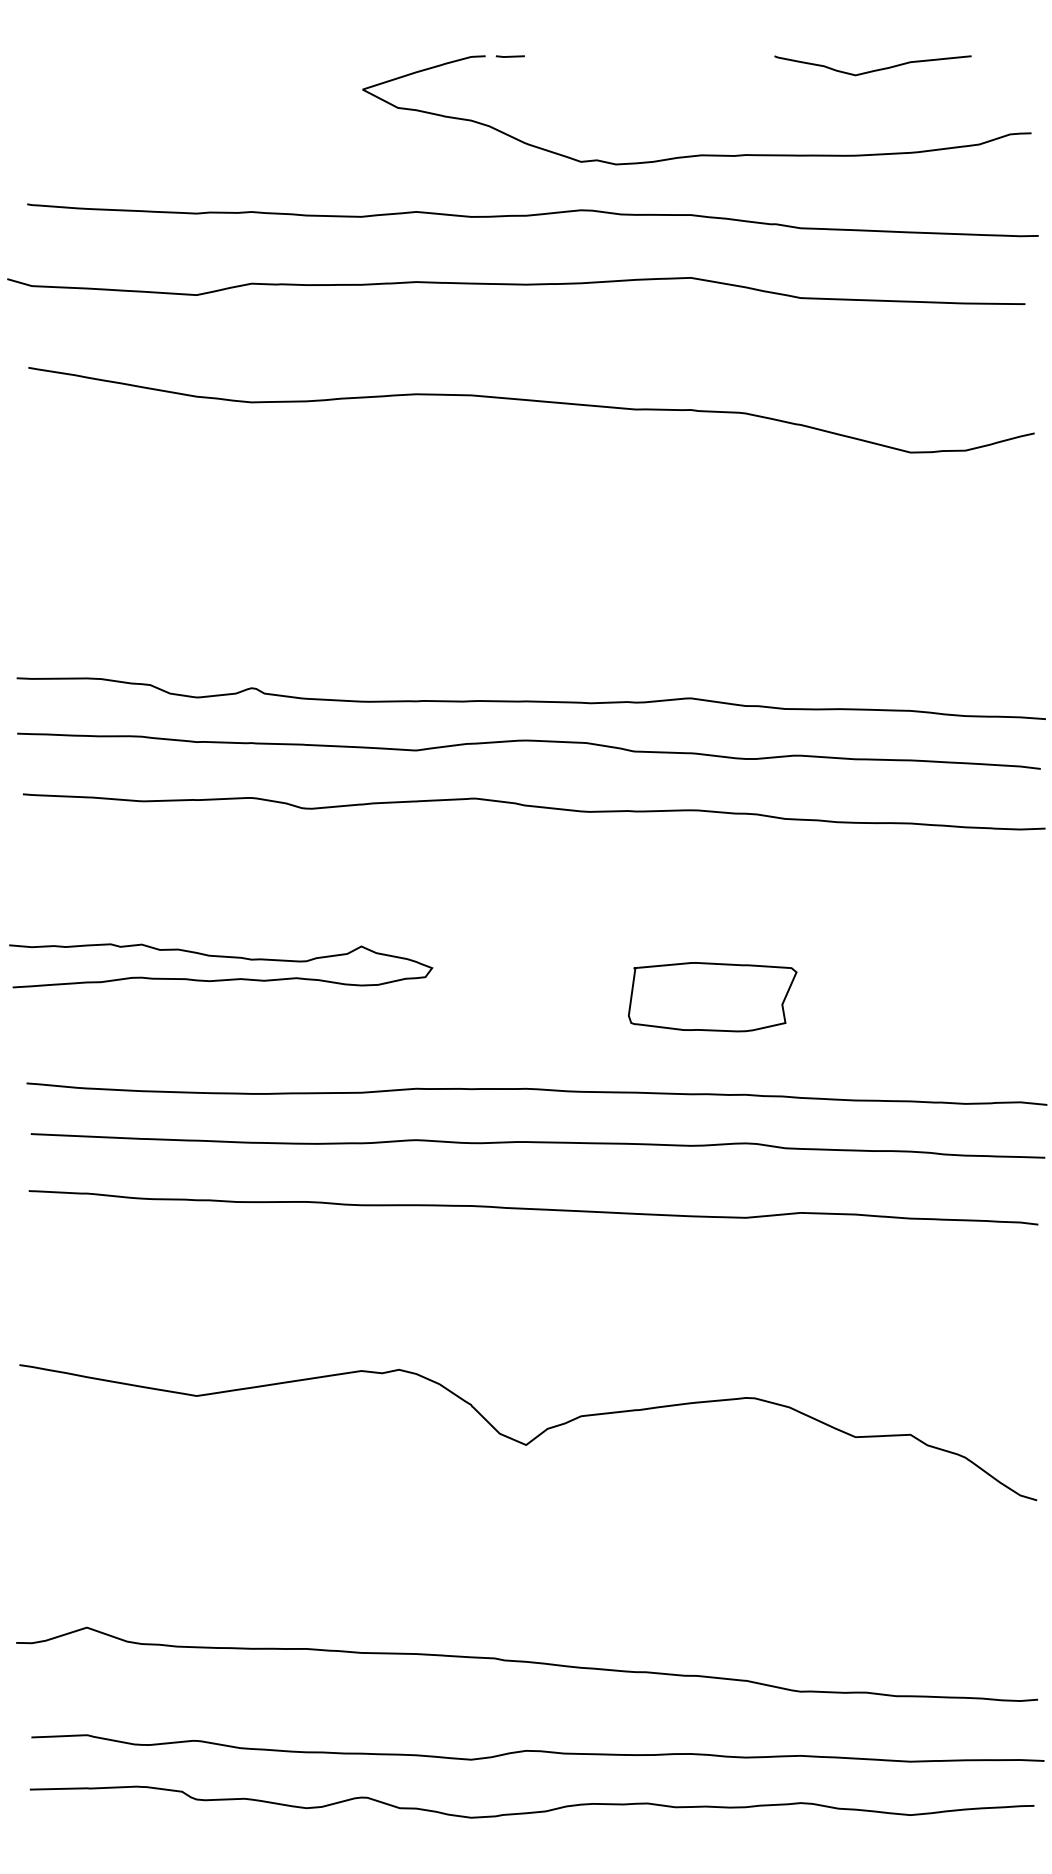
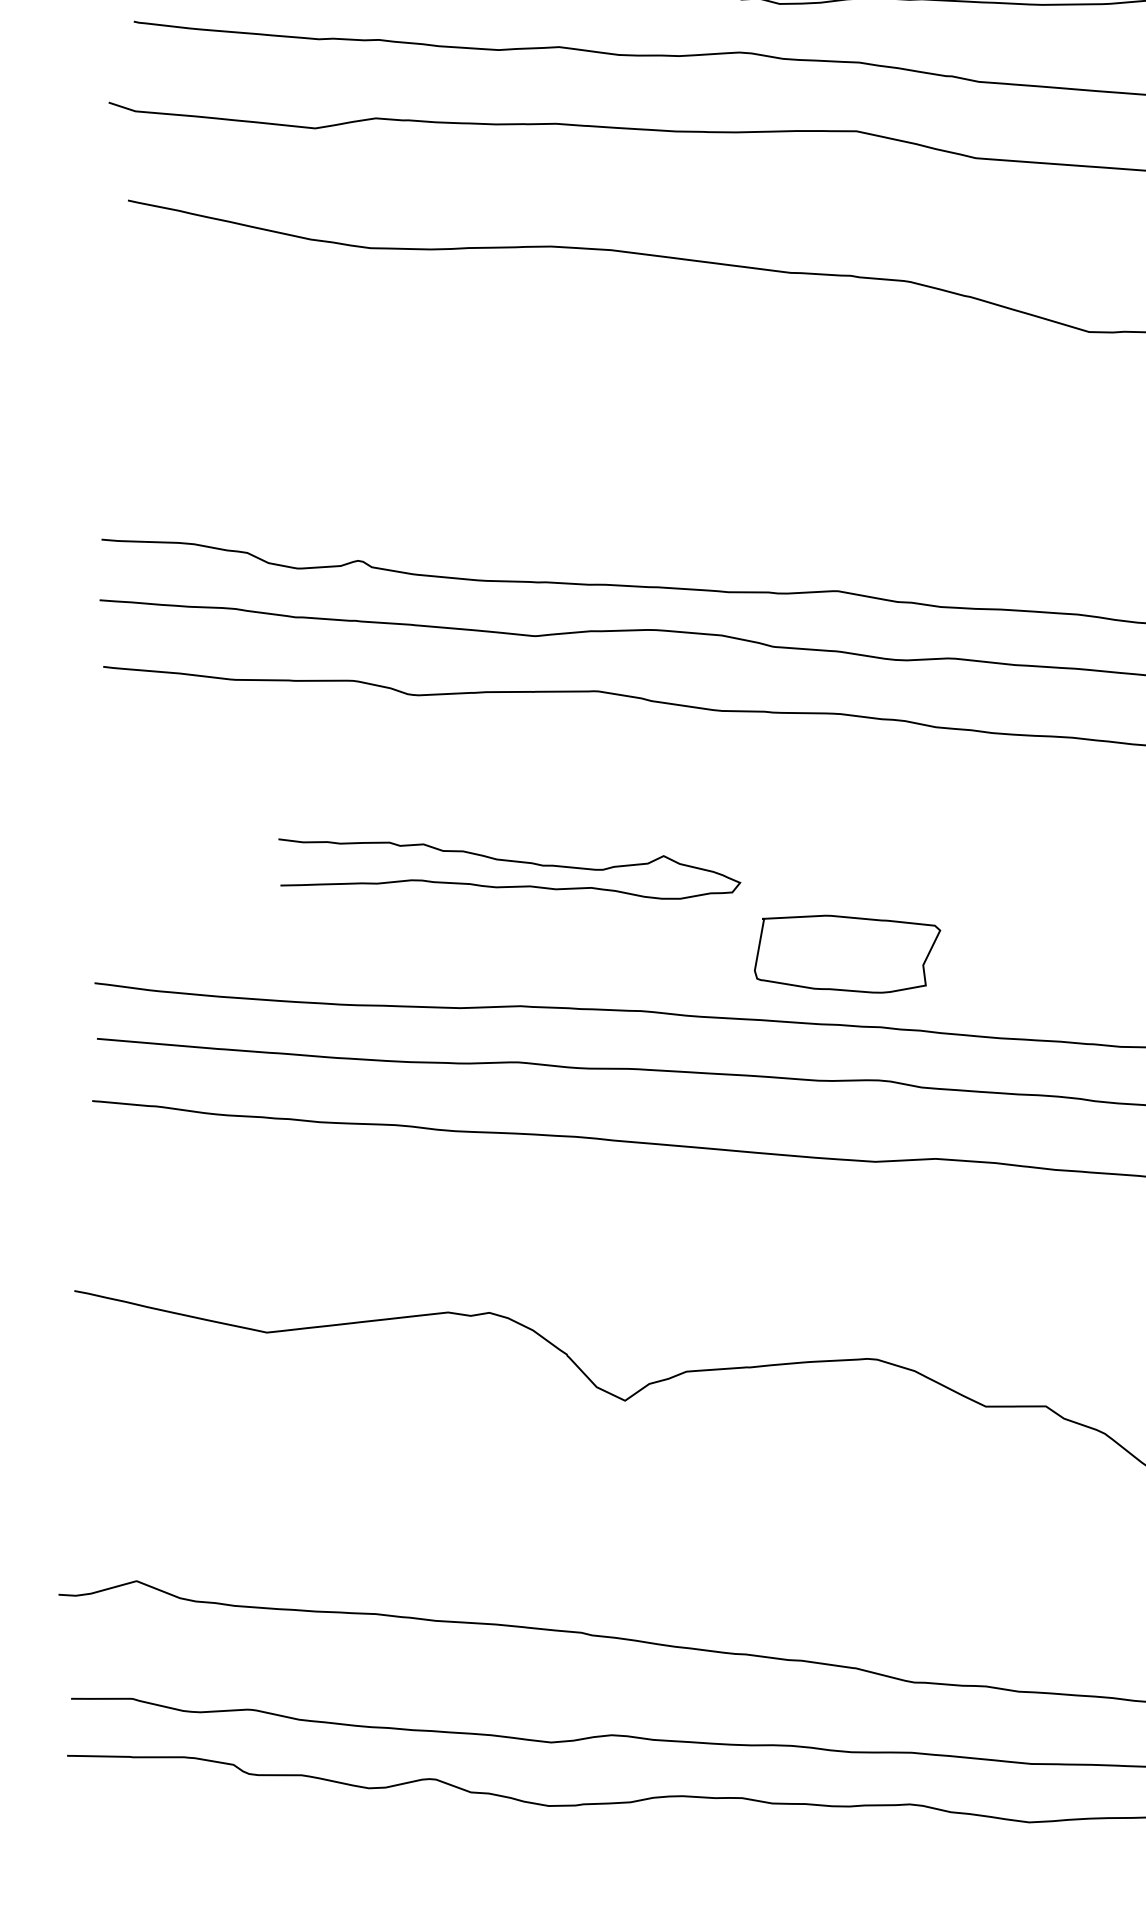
curve: (221, 957) -> (510, 861), moved
part: (712, 997) -> (847, 954), moved

